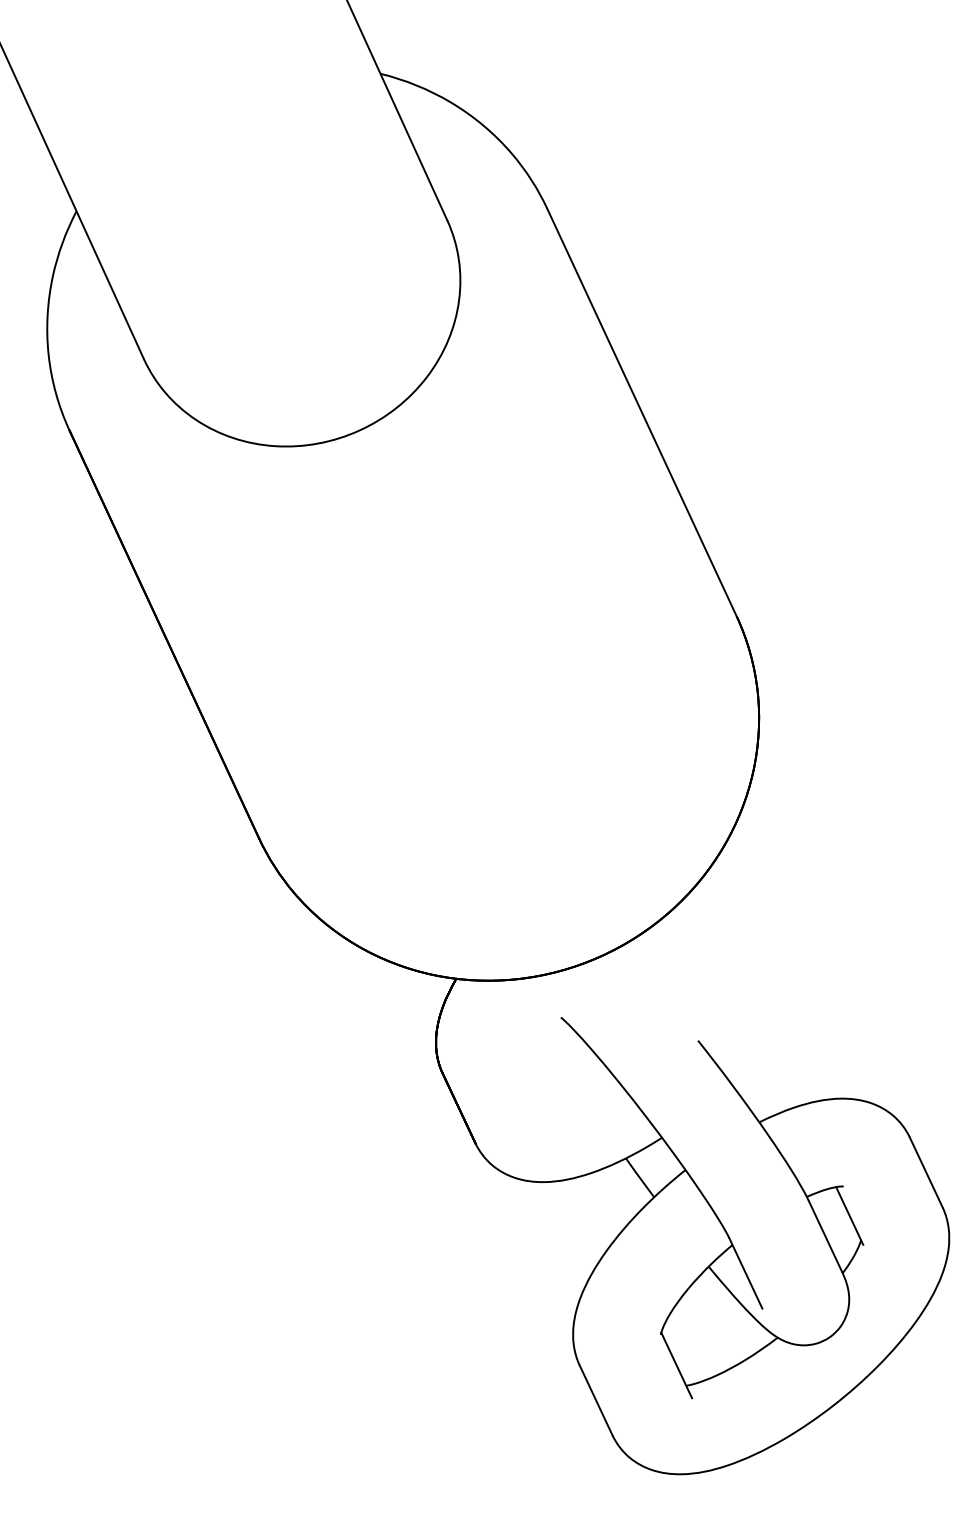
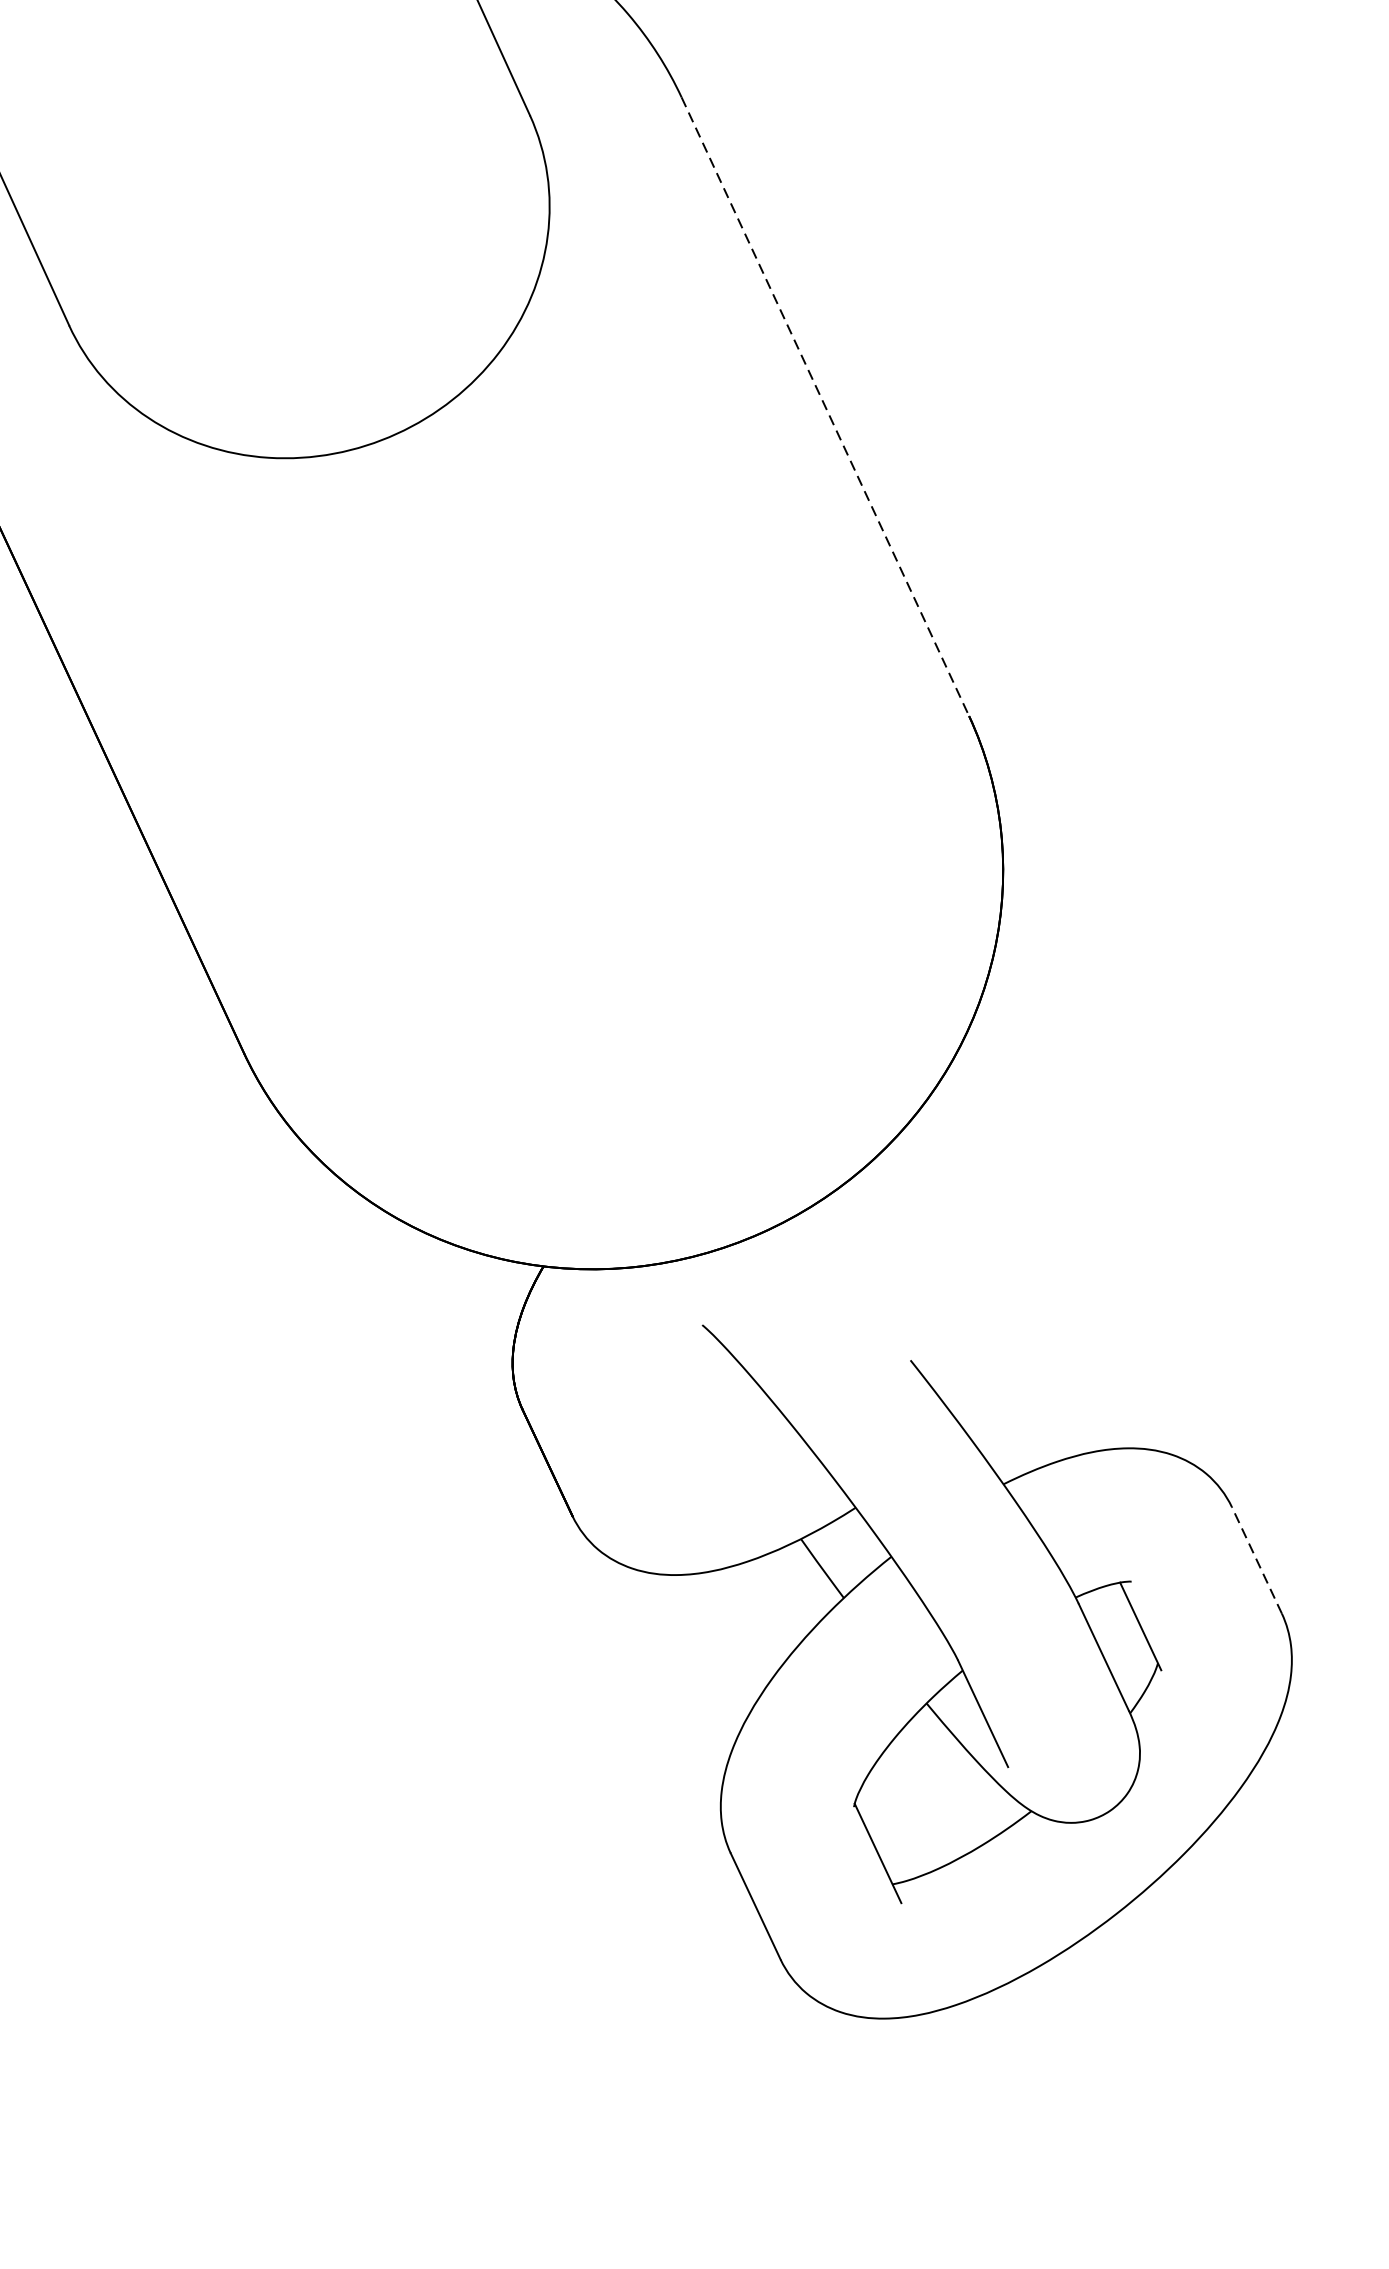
line: (642, 412) -> (826, 406), solid -> dashed
line: (926, 1172) -> (1257, 1560), solid -> dashed

